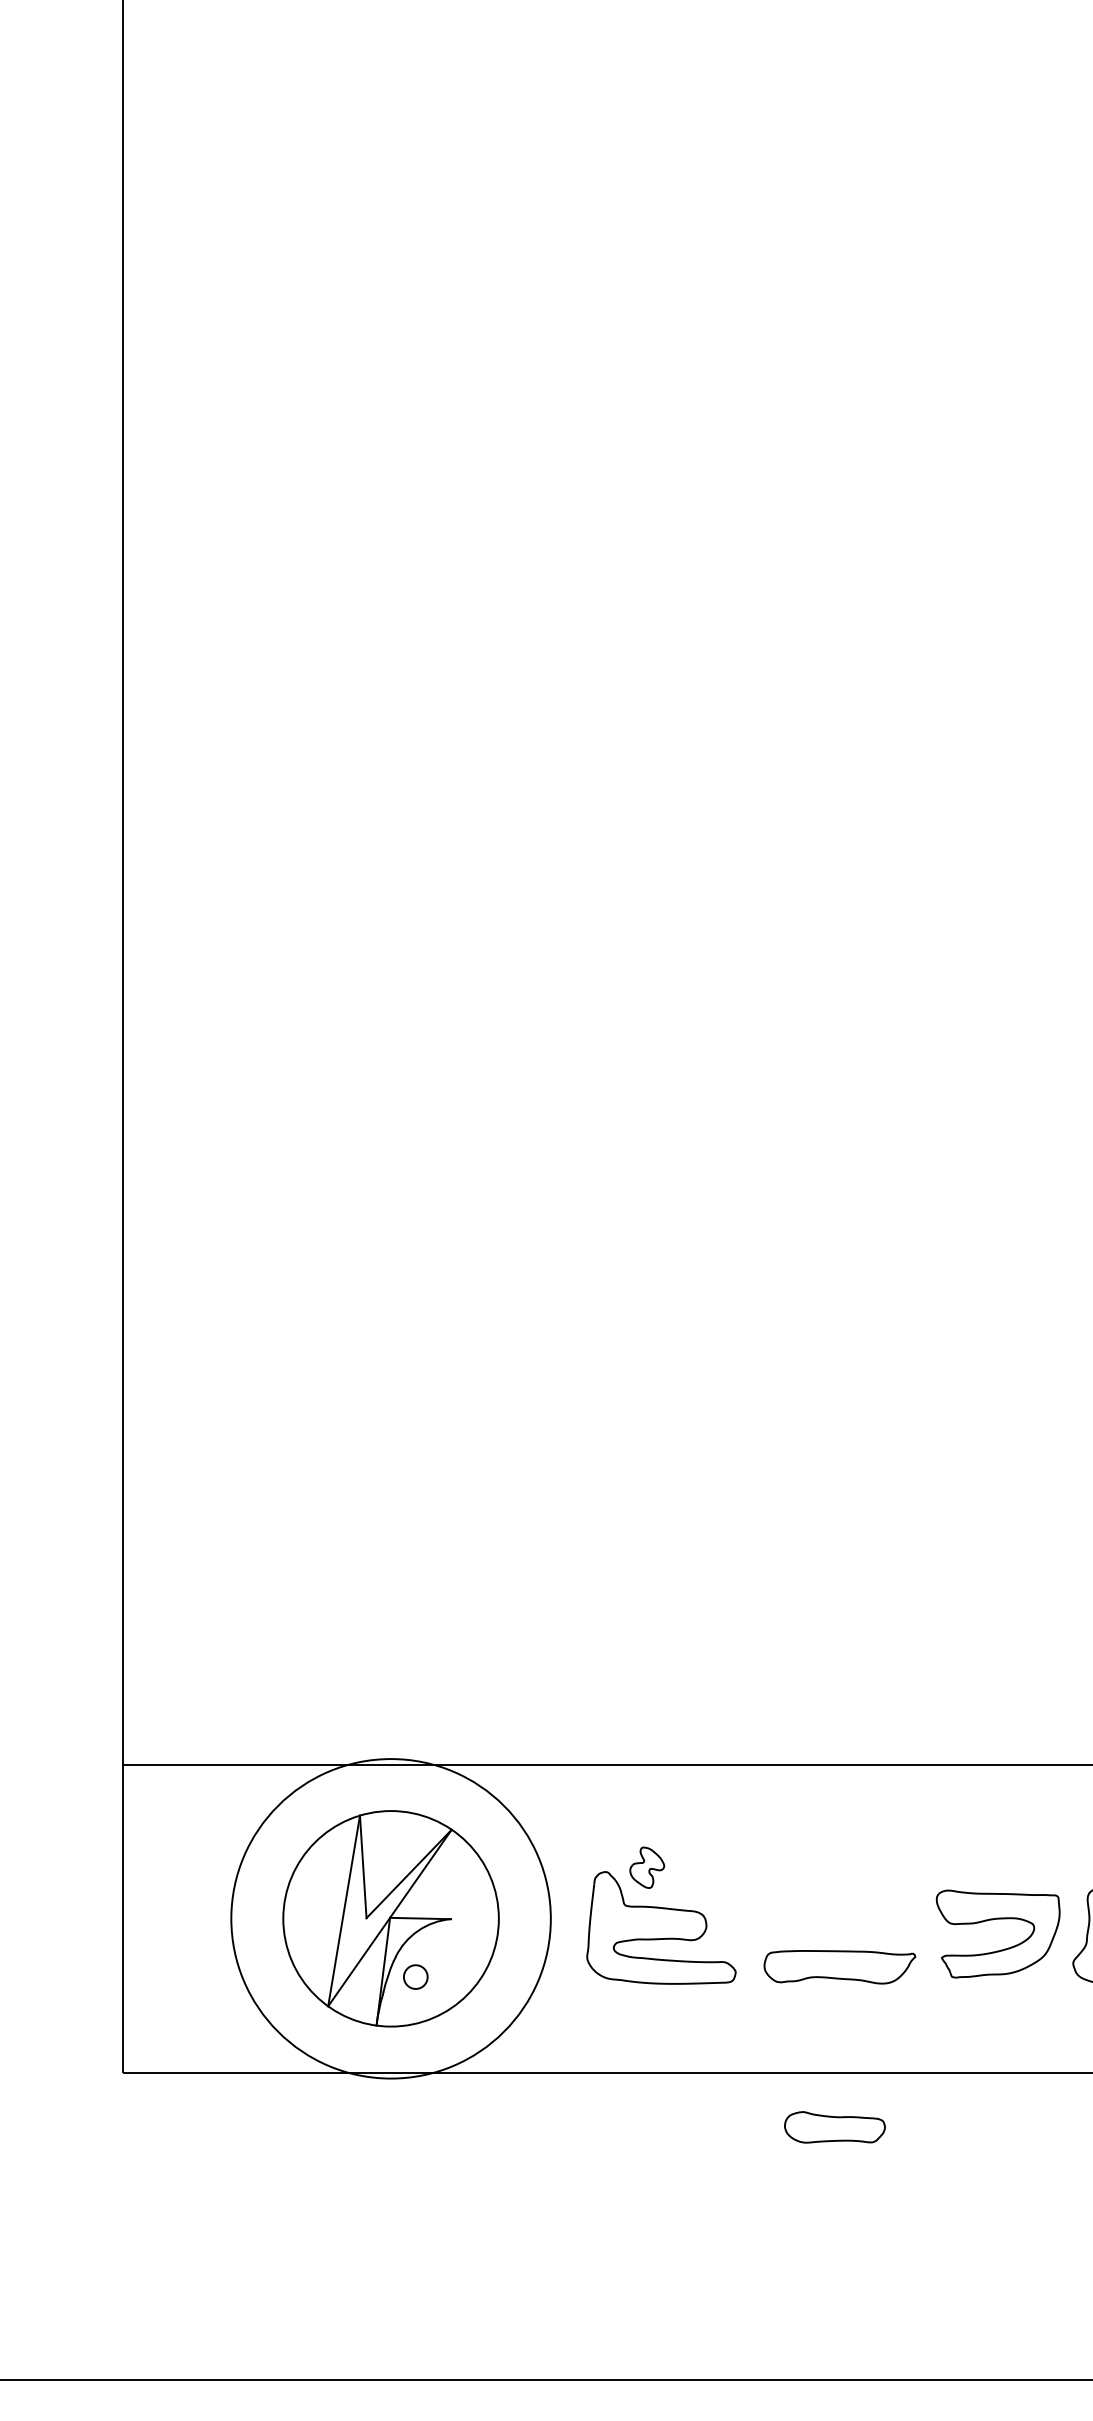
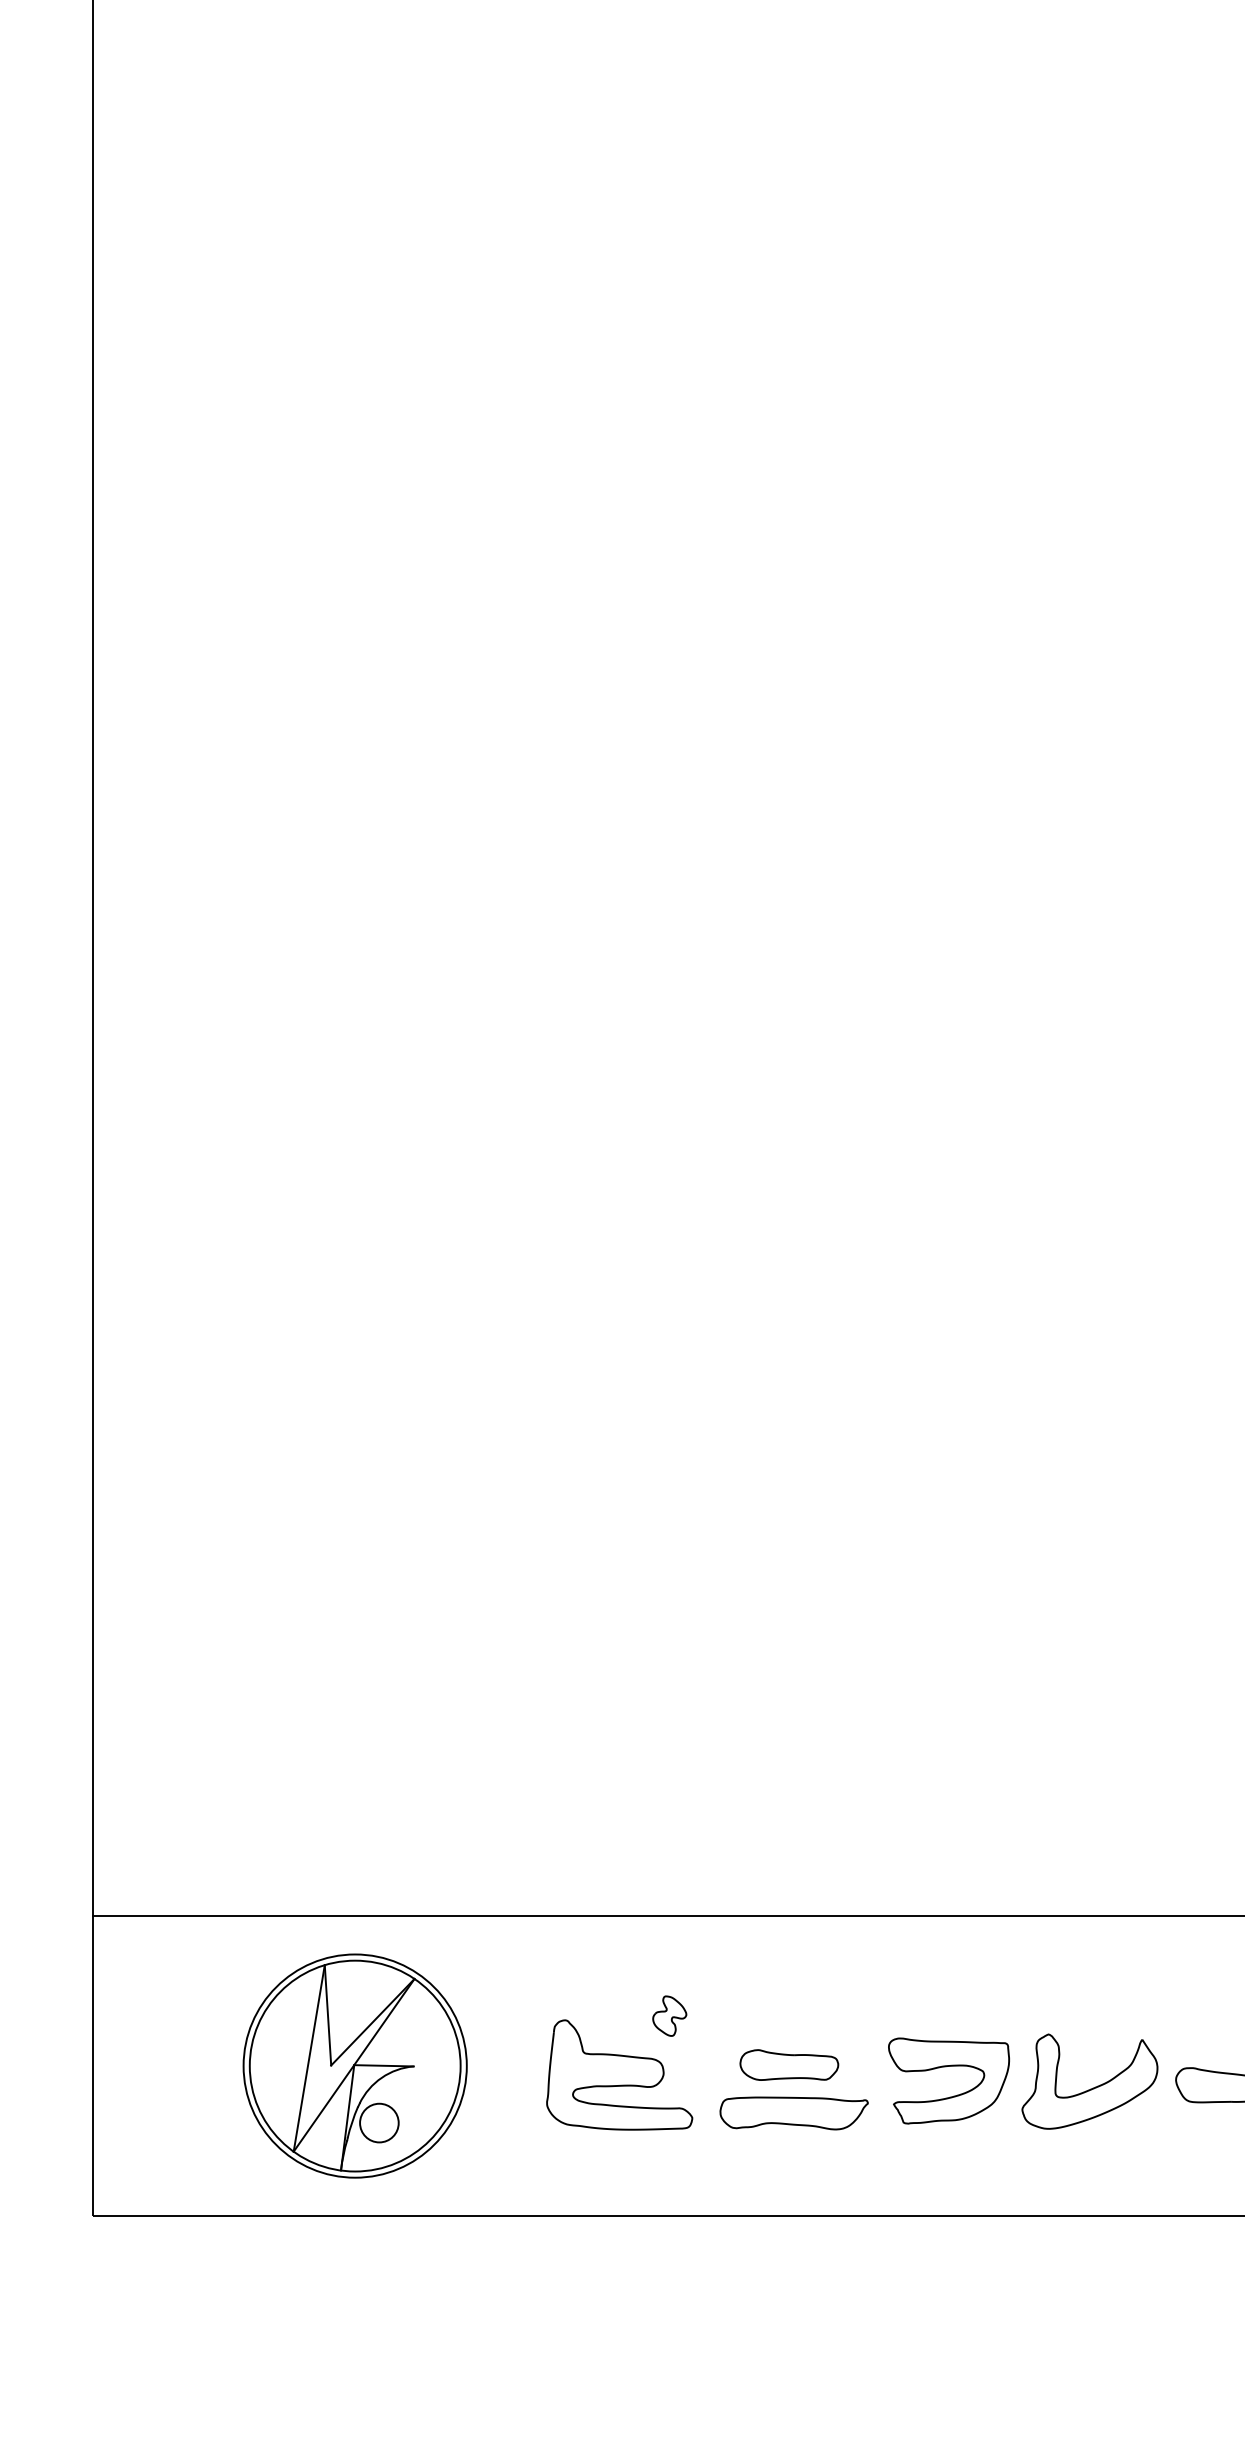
curve: (649, 1869) -> (671, 2017), moved
circle: (390, 1918) -> (354, 2065), size x0.71
circle: (415, 1976) -> (379, 2122), size x1.67
curve: (838, 2118) -> (792, 2056), moved

